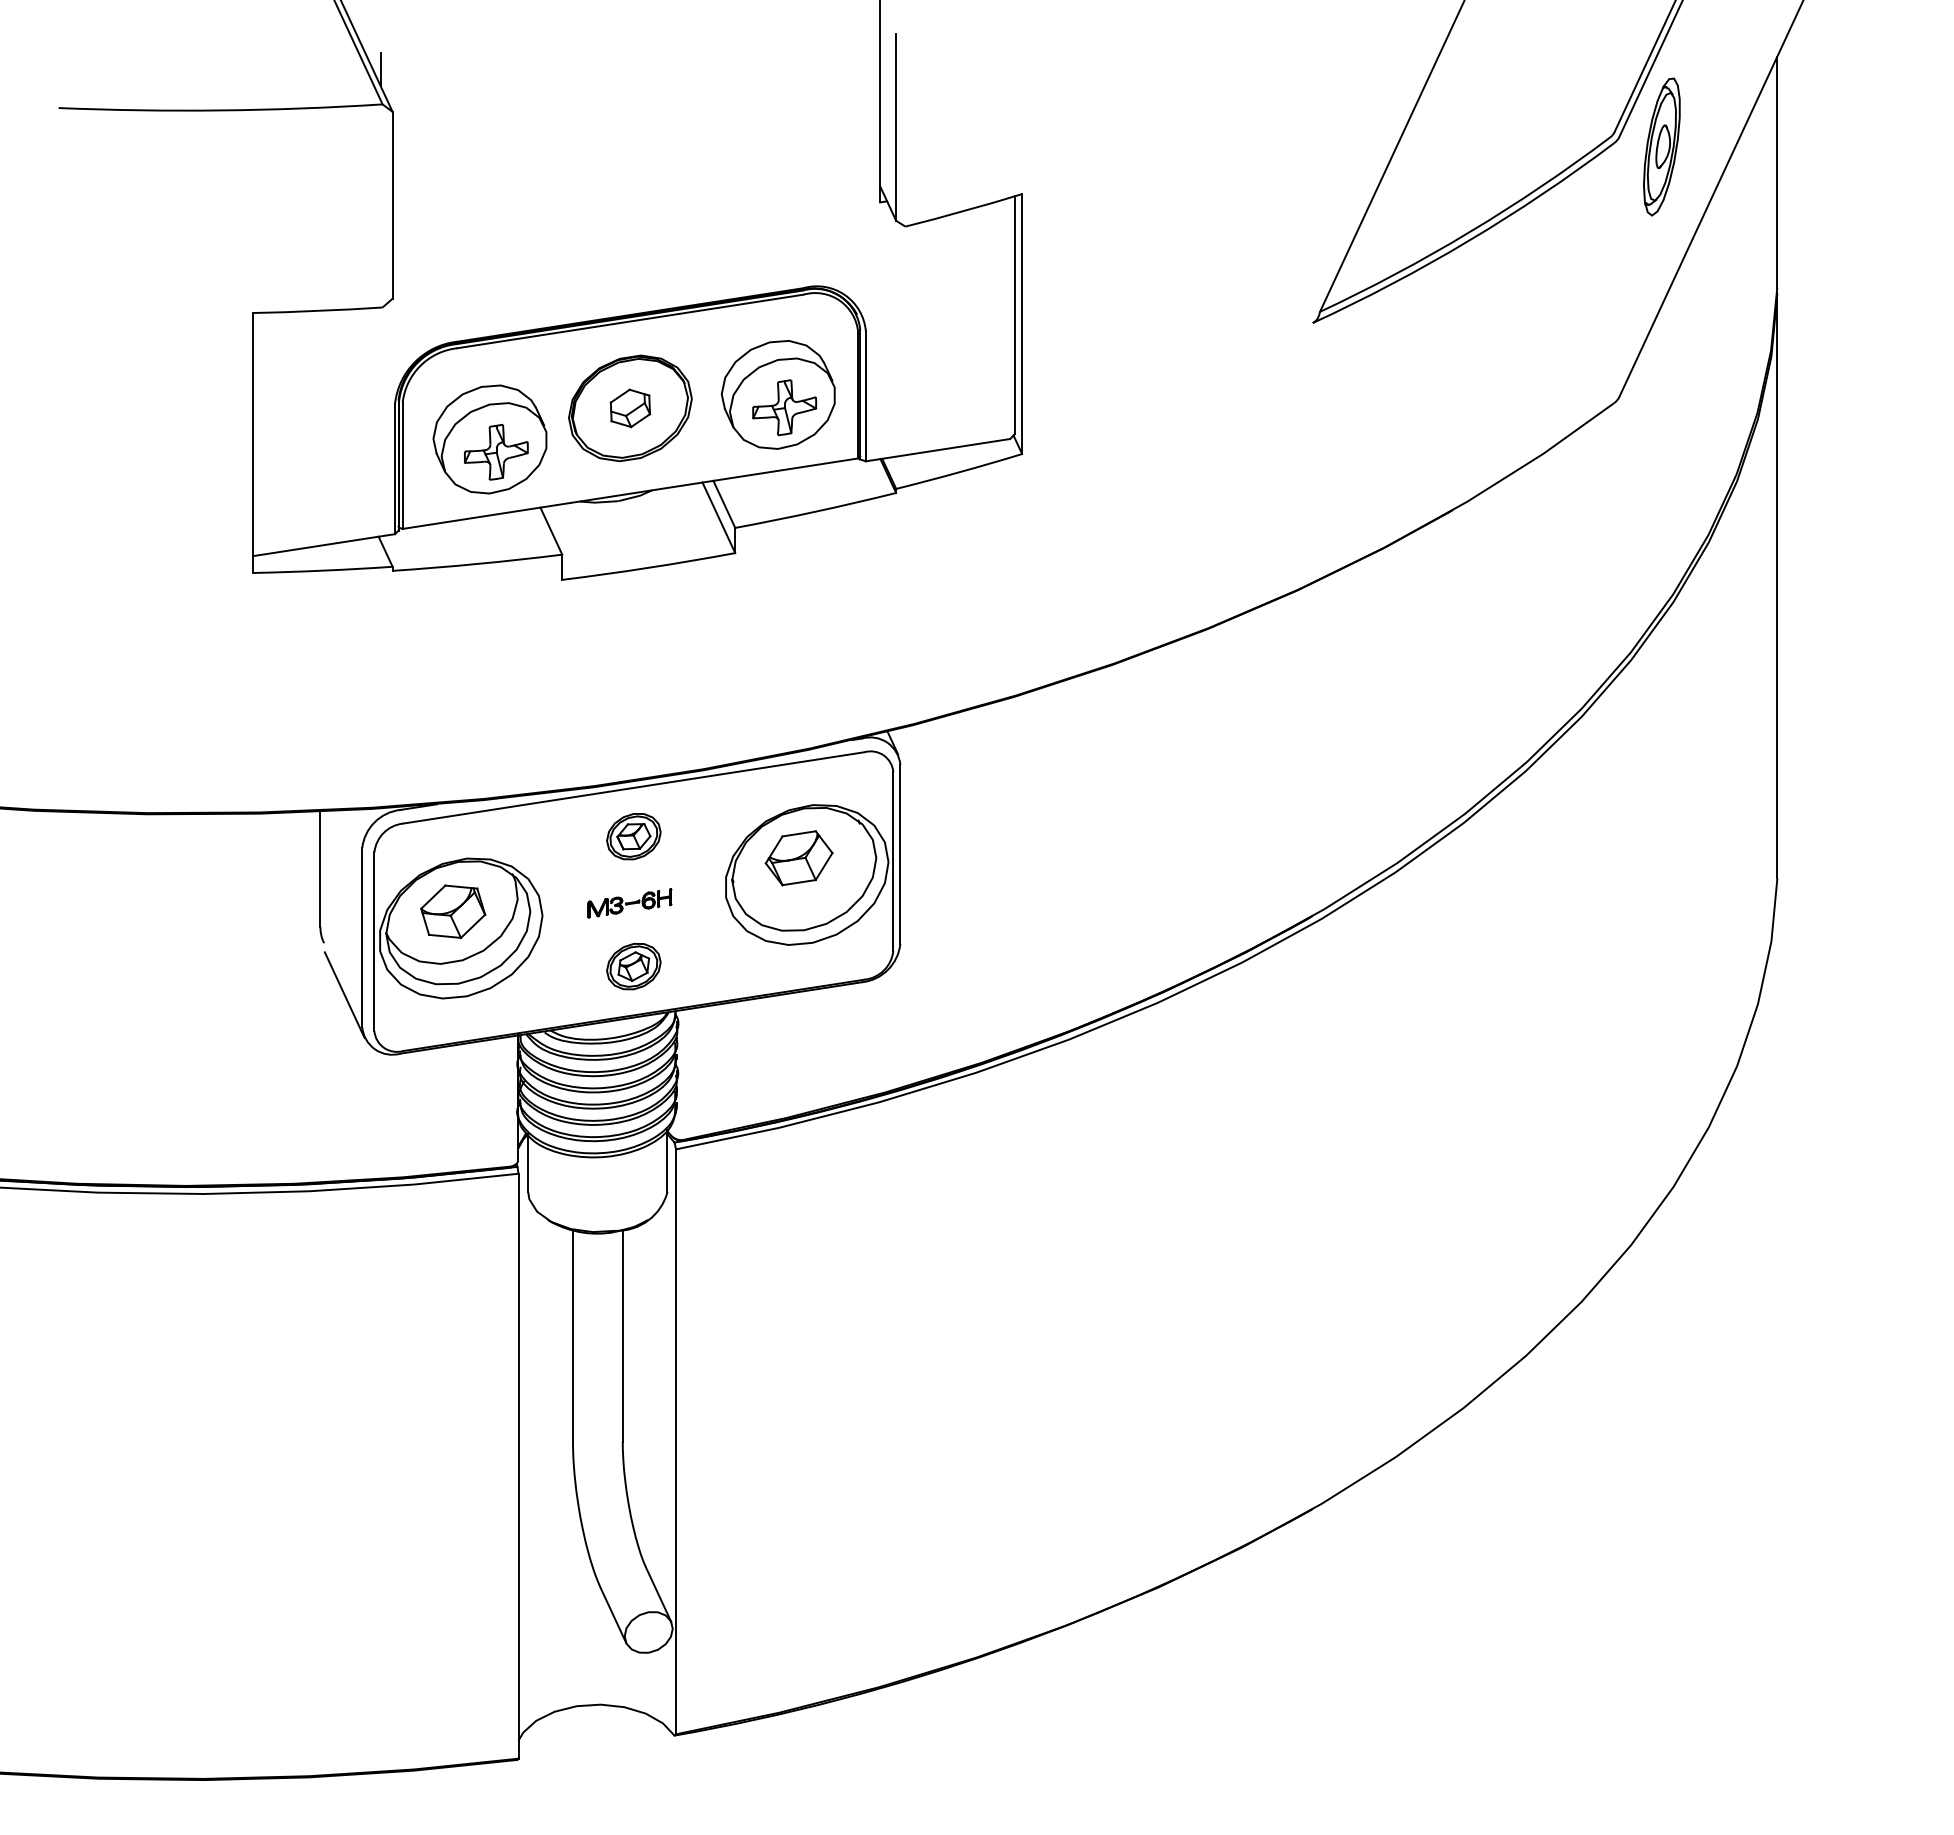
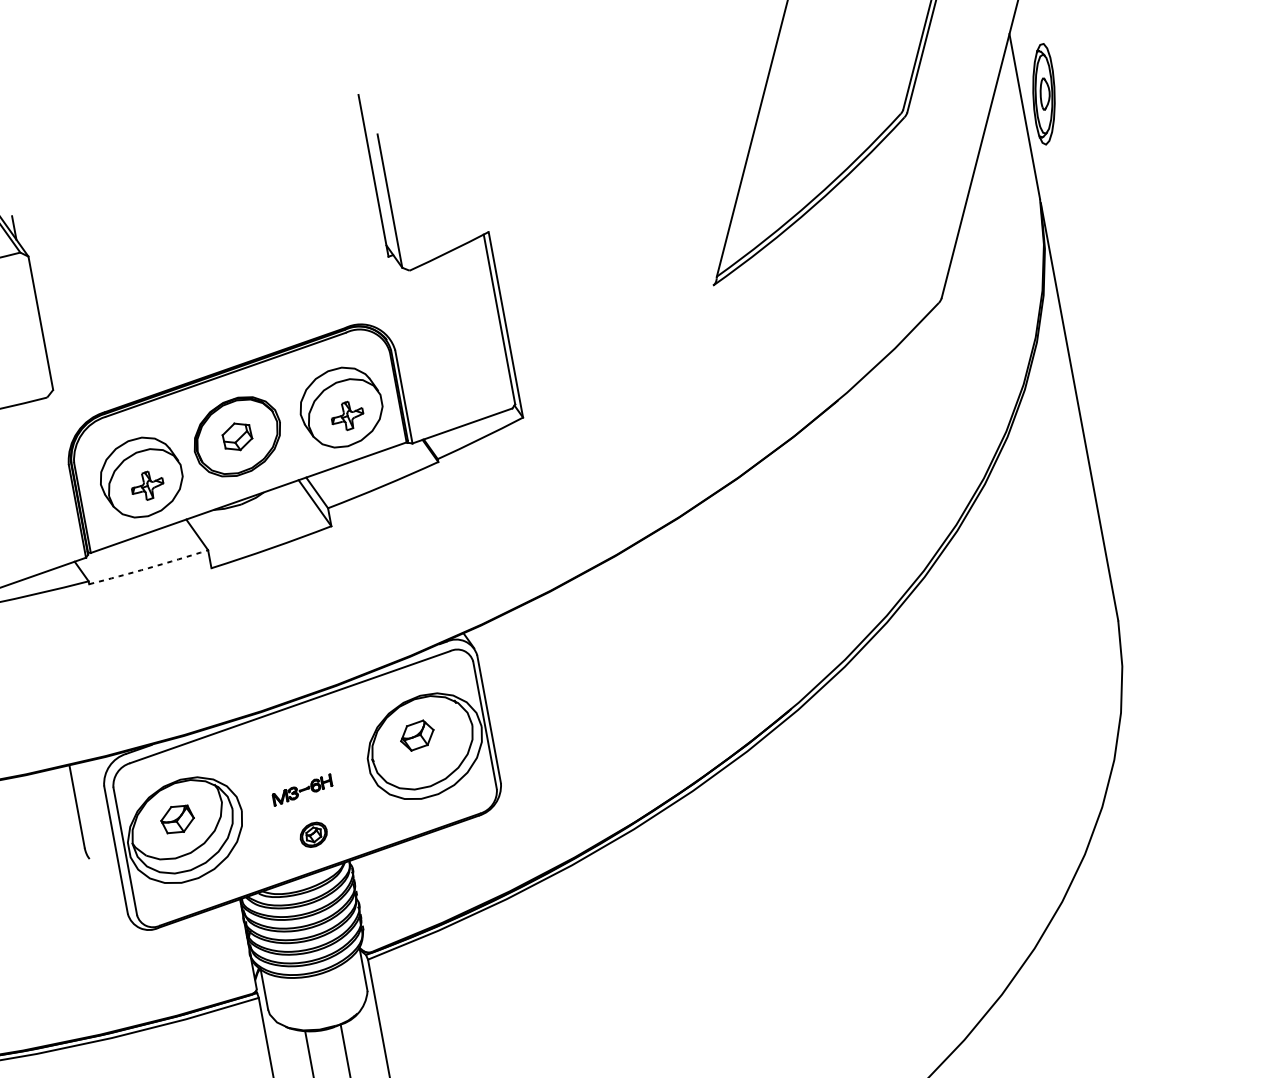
part: (1661, 146) -> (1043, 94), moved
part: (784, 407) -> (347, 415), size x0.7
part: (496, 451) -> (147, 485), size x0.7
arc: (477, 563) -> (148, 567), solid -> dashed
part: (633, 836) -> (296, 741), removed
part: (798, 858) -> (416, 735), size x0.7
part: (453, 911) -> (177, 819), size x0.7
part: (633, 966) -> (313, 834), size x0.7
line: (344, 994) -> (110, 892), removed

